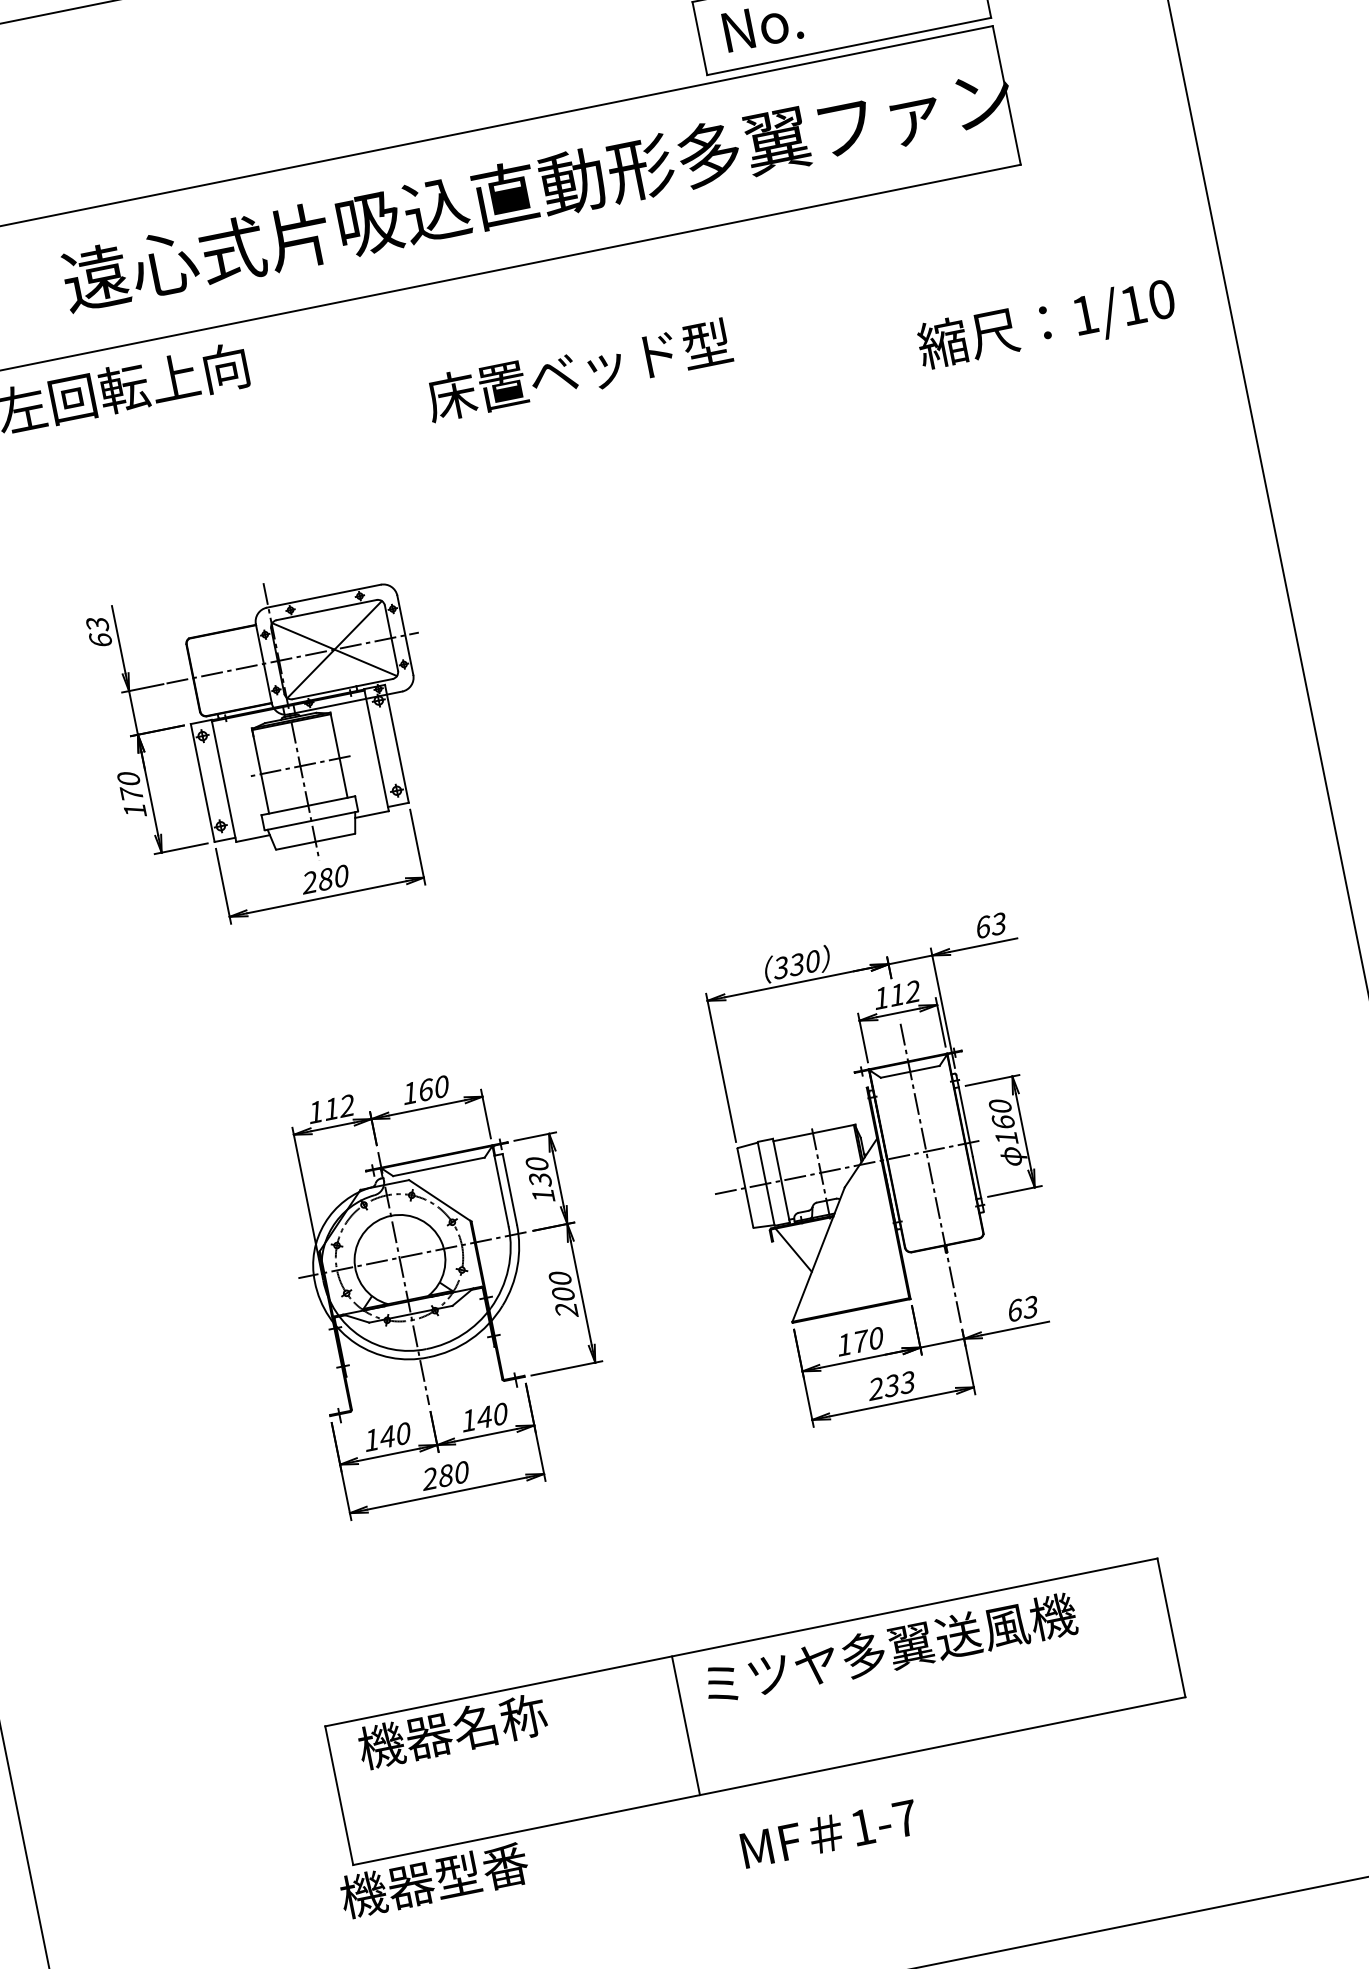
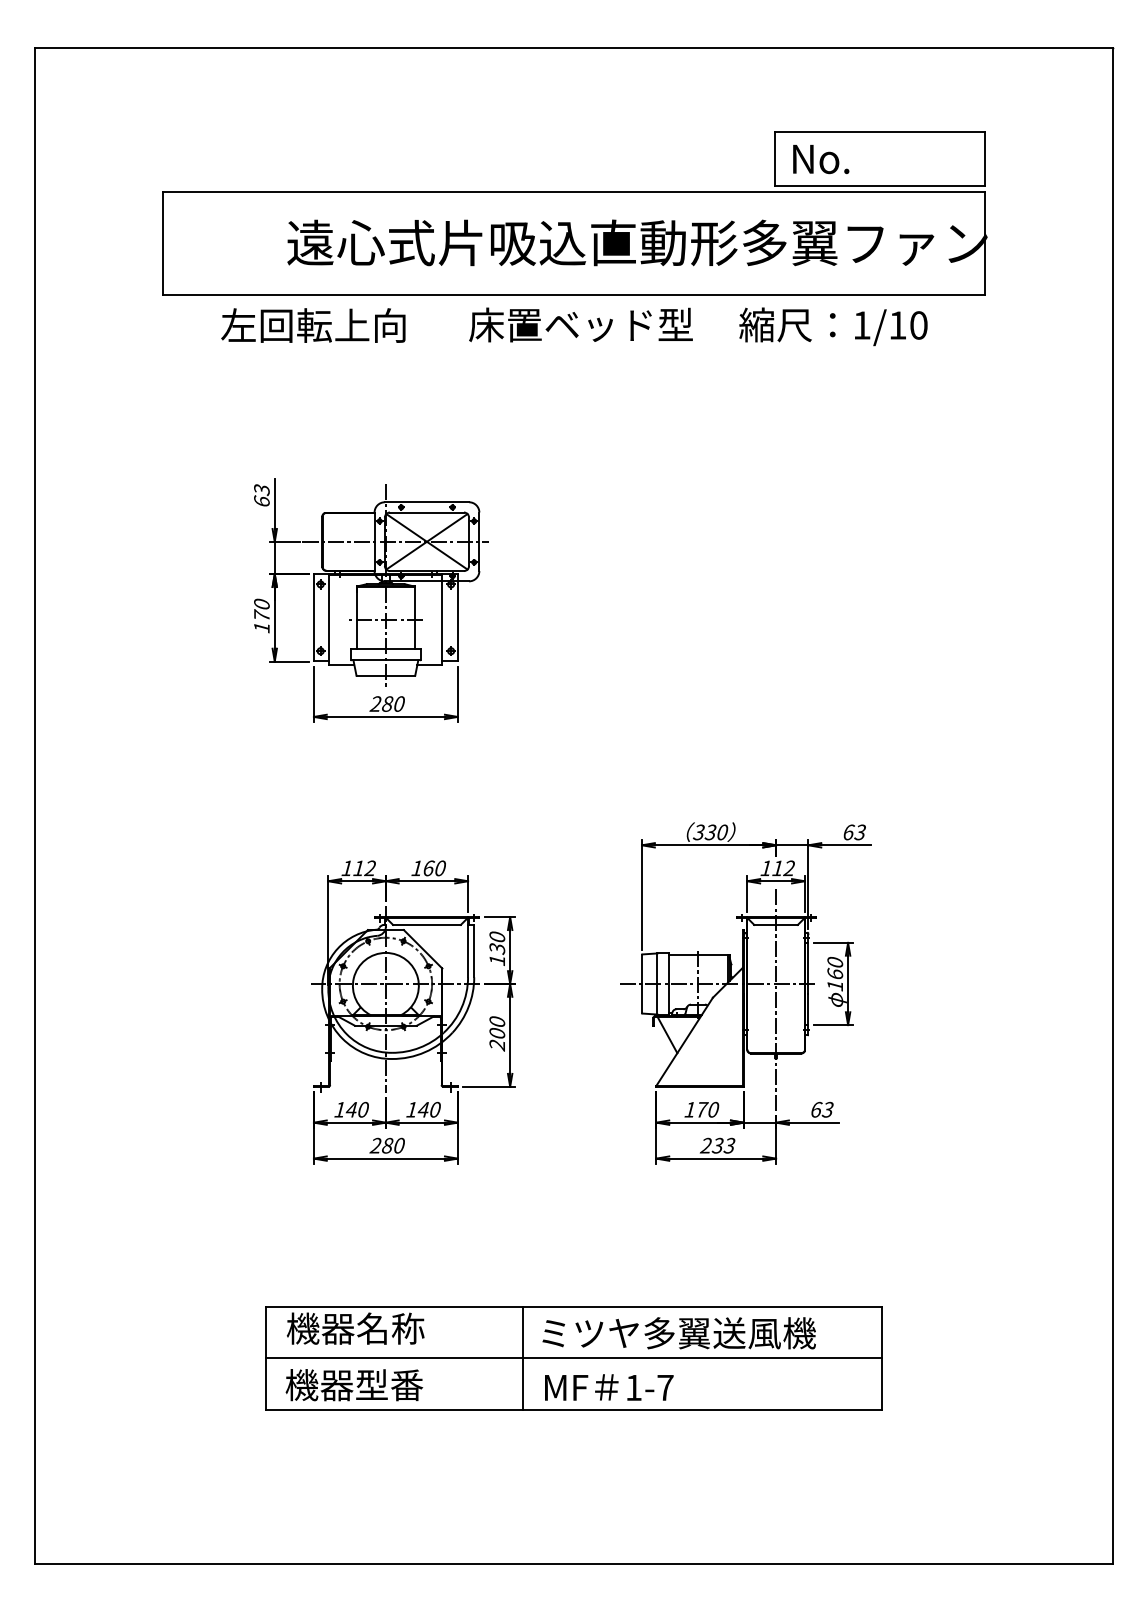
text: (1046, 324) -> (833, 326), moved
text: (578, 369) -> (580, 324), moved
line: (754, 1712) -> (573, 1358), added
text: (829, 1833) -> (609, 1387), moved
text: (434, 1880) -> (354, 1385), moved

